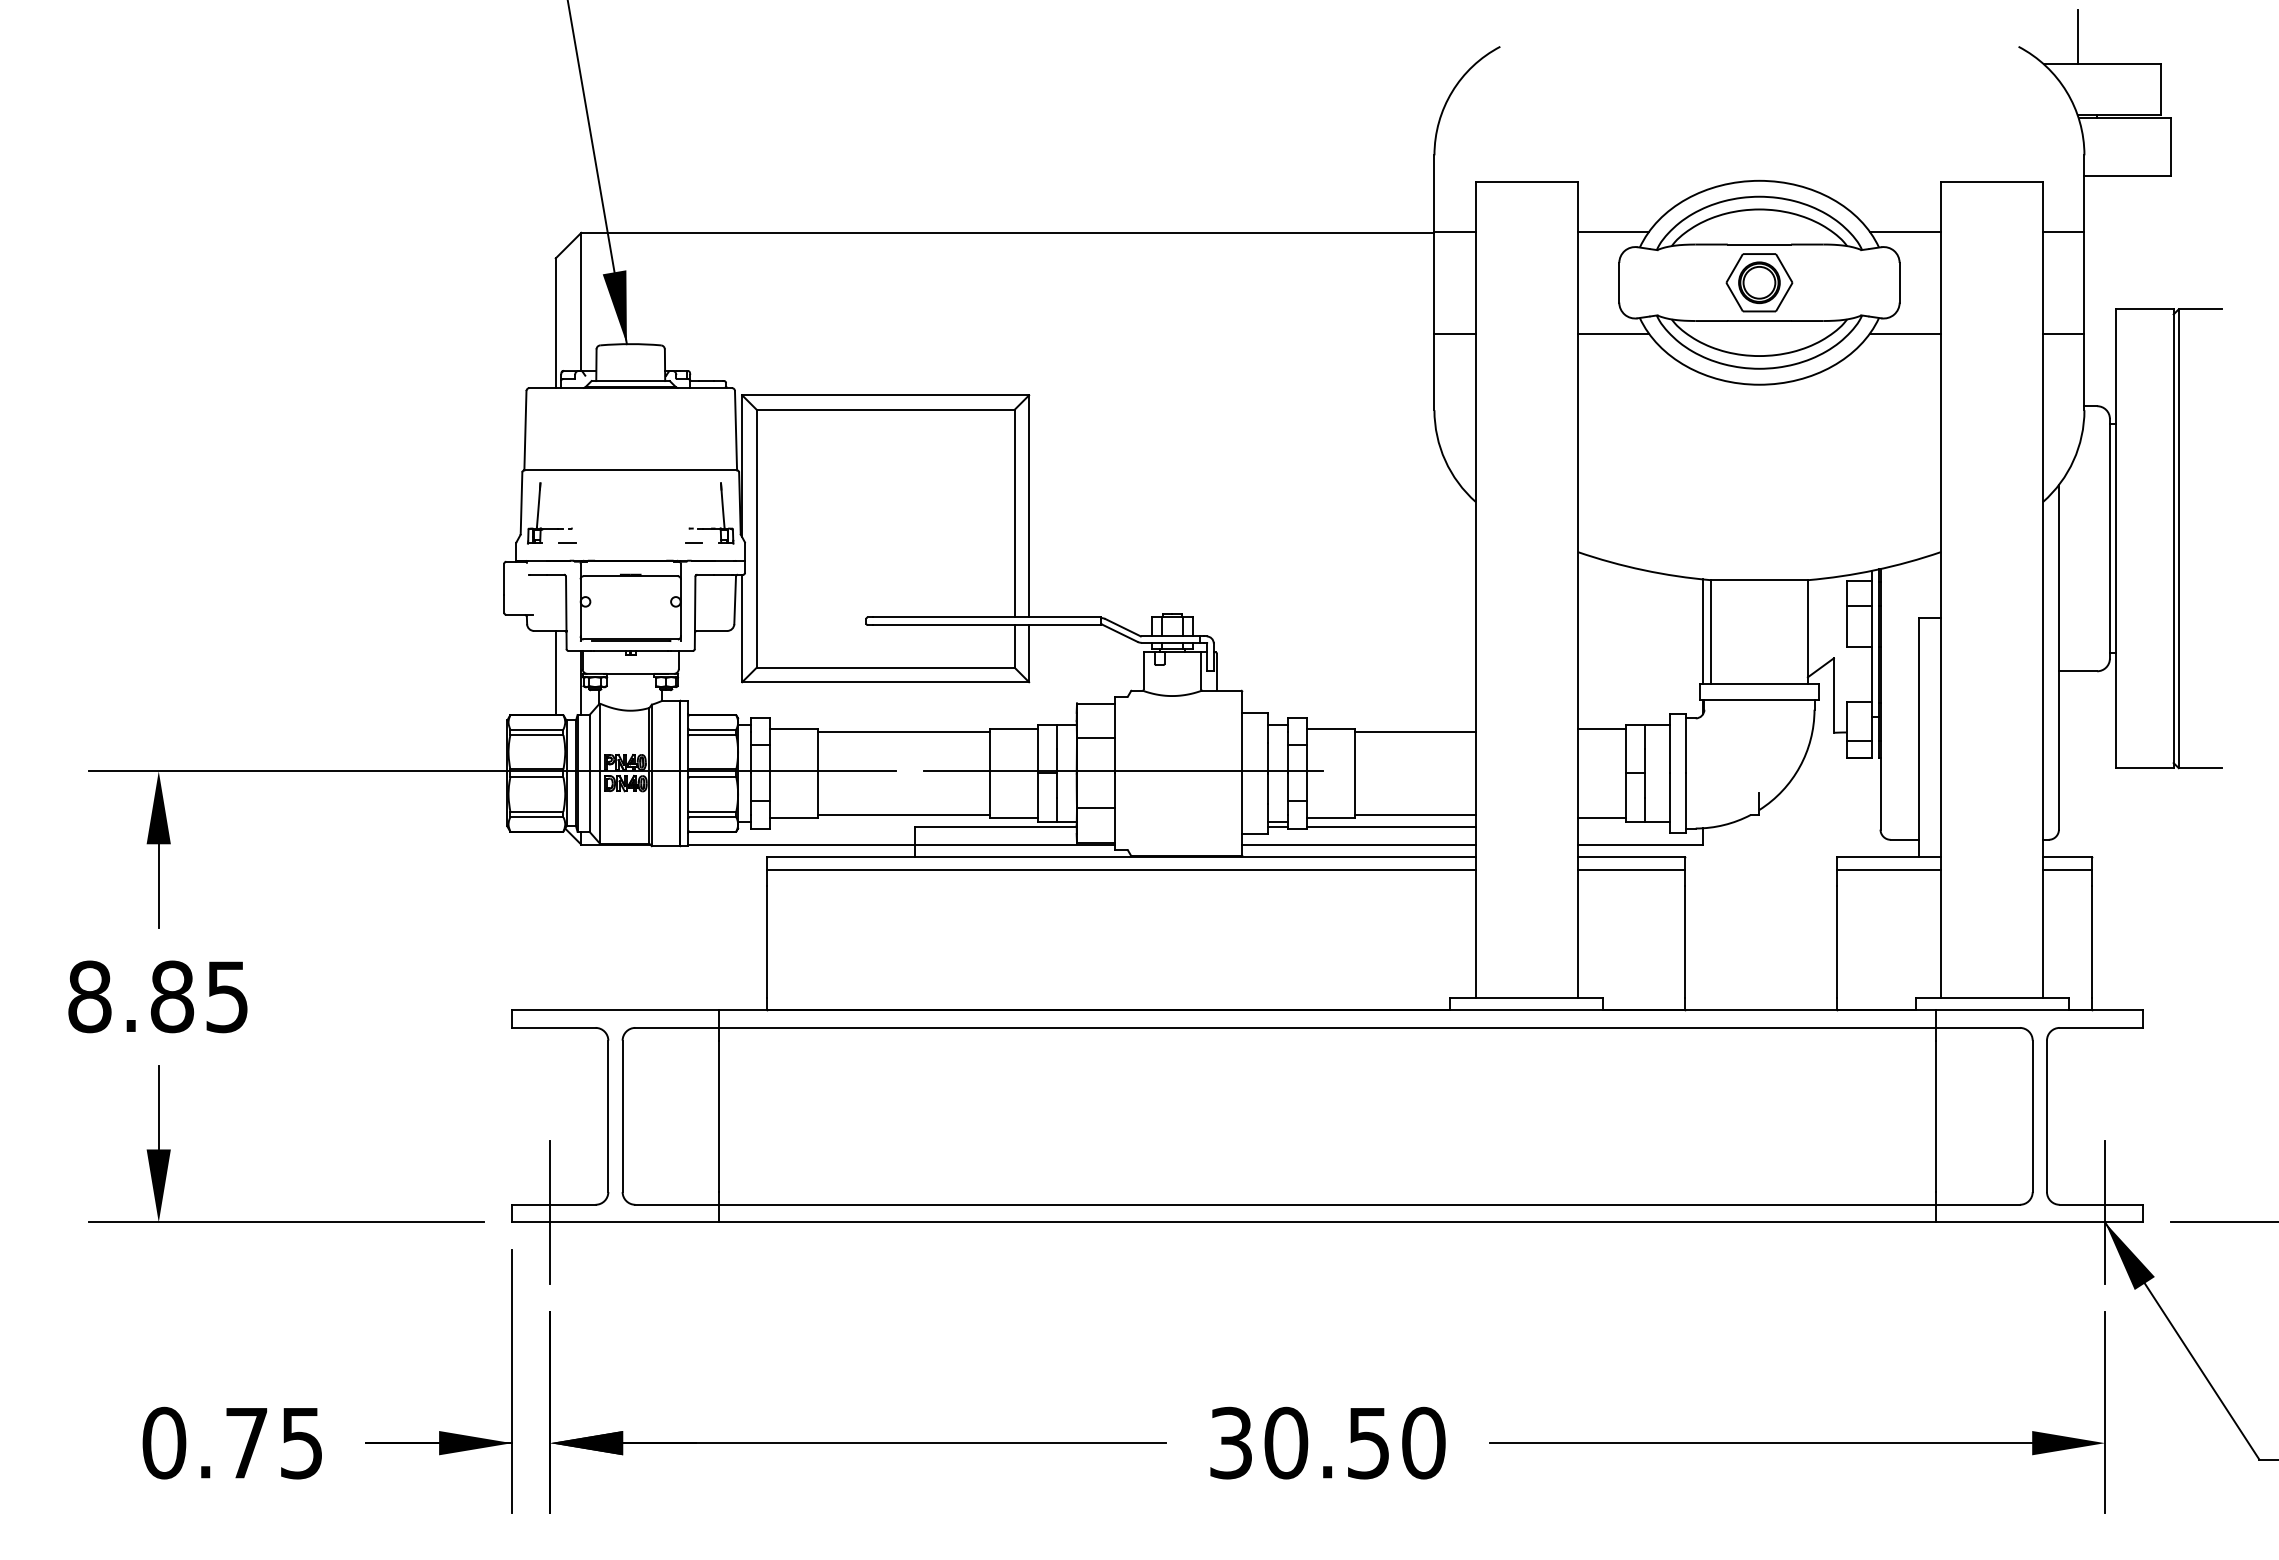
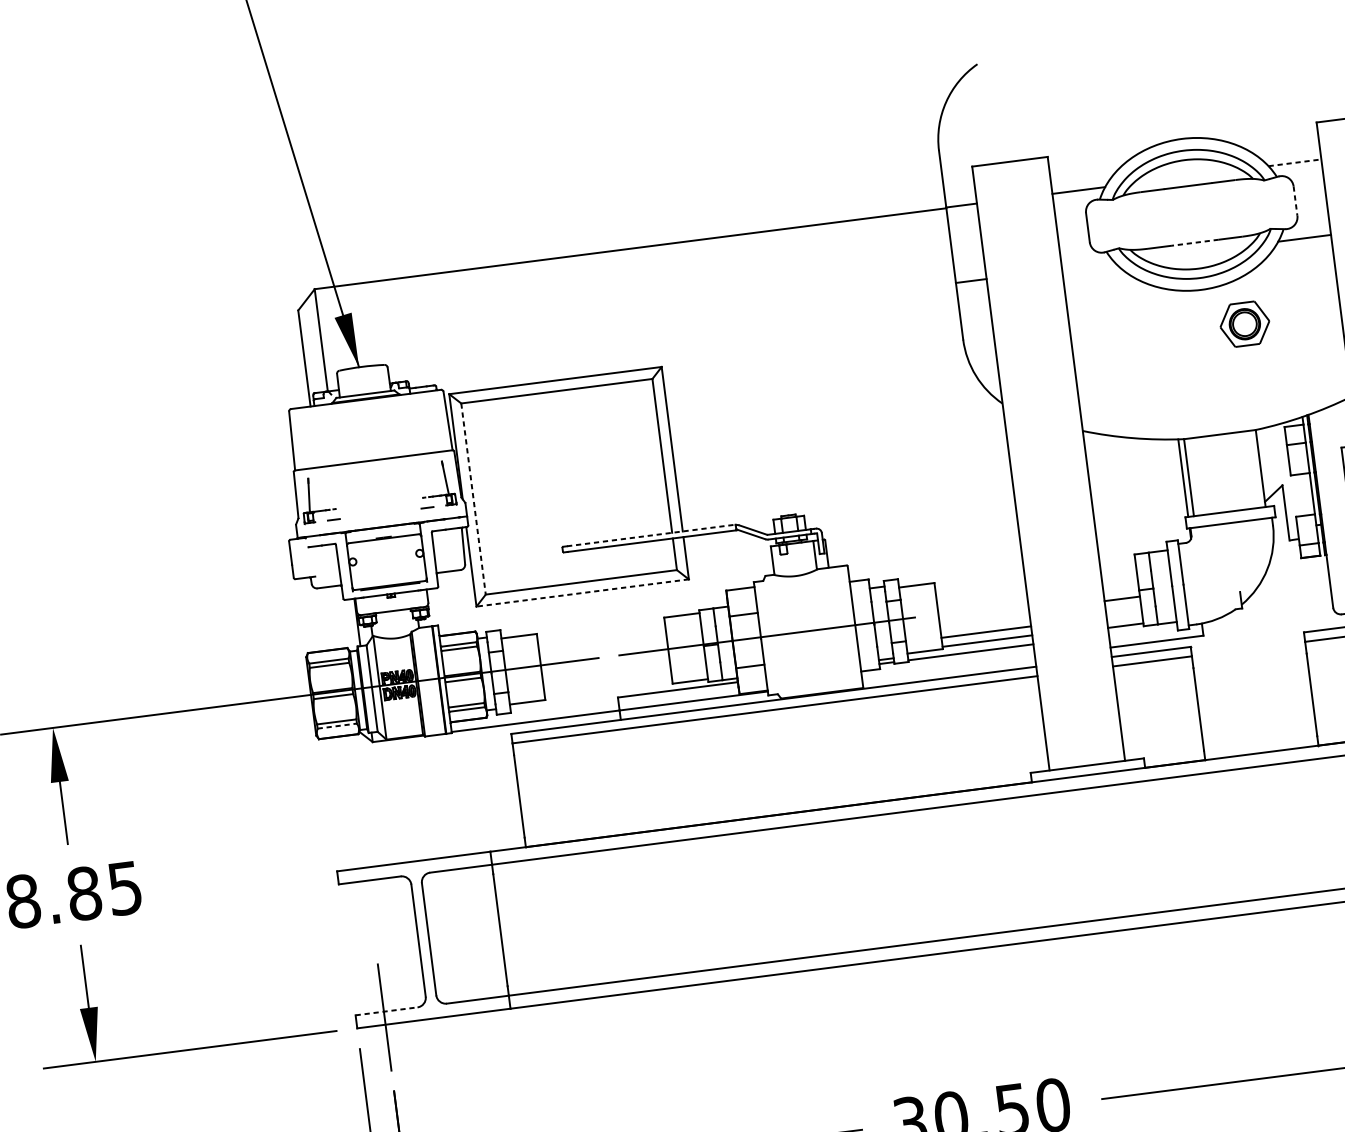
line: (1905, 231) -> (1294, 162), solid -> dashed
part: (1759, 282) -> (1244, 324), moved
line: (1899, 282) -> (1295, 200), solid -> dashed
line: (1759, 321) -> (1195, 243), solid -> dashed
line: (1613, 333) -> (1088, 265), removed
line: (756, 539) -> (473, 499), solid -> dashed
line: (986, 617) -> (651, 535), solid -> dashed
line: (555, 672) -> (337, 617), removed
line: (885, 682) -> (582, 593), solid -> dashed
line: (1601, 728) -> (1122, 598), moved
line: (903, 731) -> (600, 627), removed
line: (1414, 731) -> (985, 631), moved
line: (903, 815) -> (608, 689), removed
line: (536, 817) -> (337, 726), solid -> dashed
line: (1358, 844) -> (948, 668), removed
line: (553, 1204) -> (386, 1011), solid -> dashed

